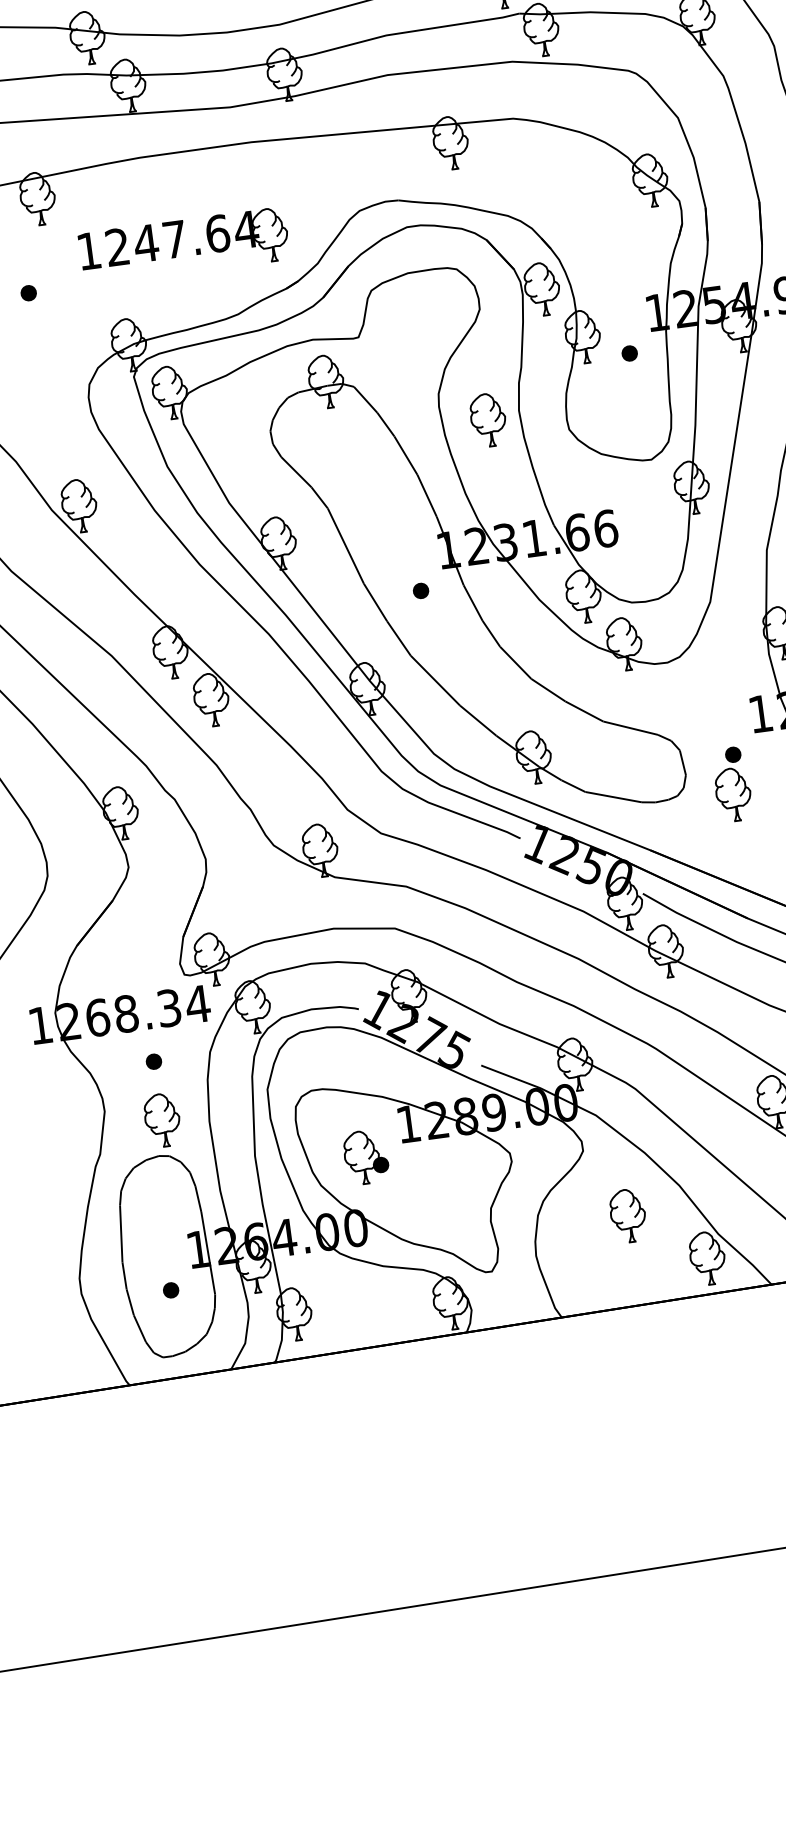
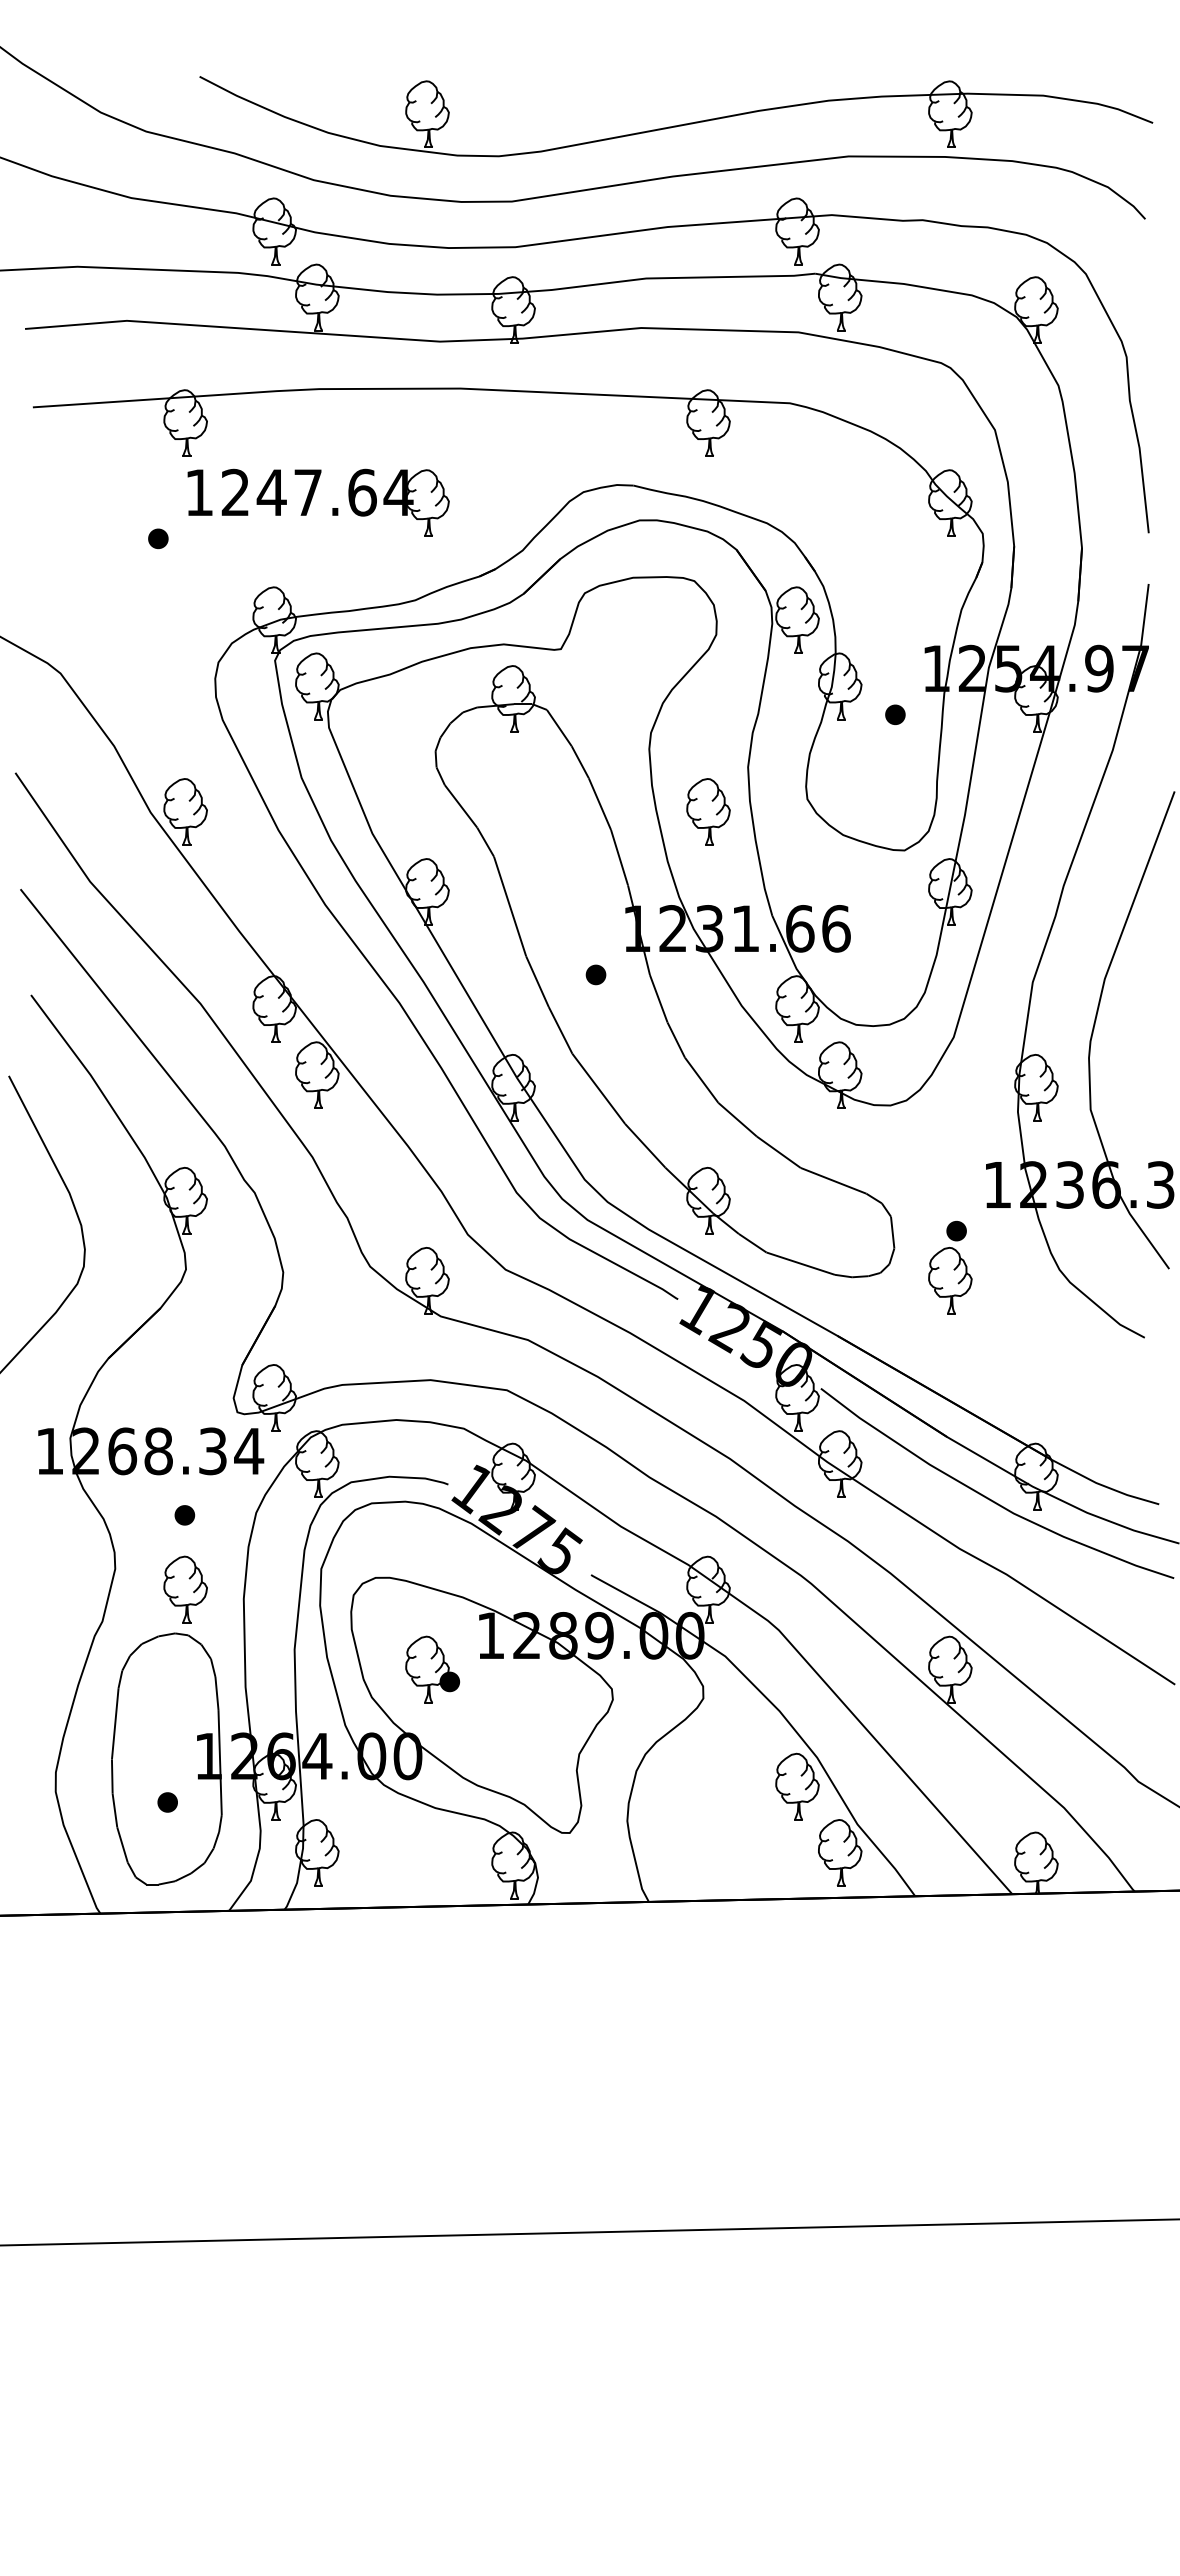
part: (178, 246) -> (311, 501), moved
part: (488, 419) -> (708, 811), moved
part: (628, 1215) -> (797, 1786), moved

